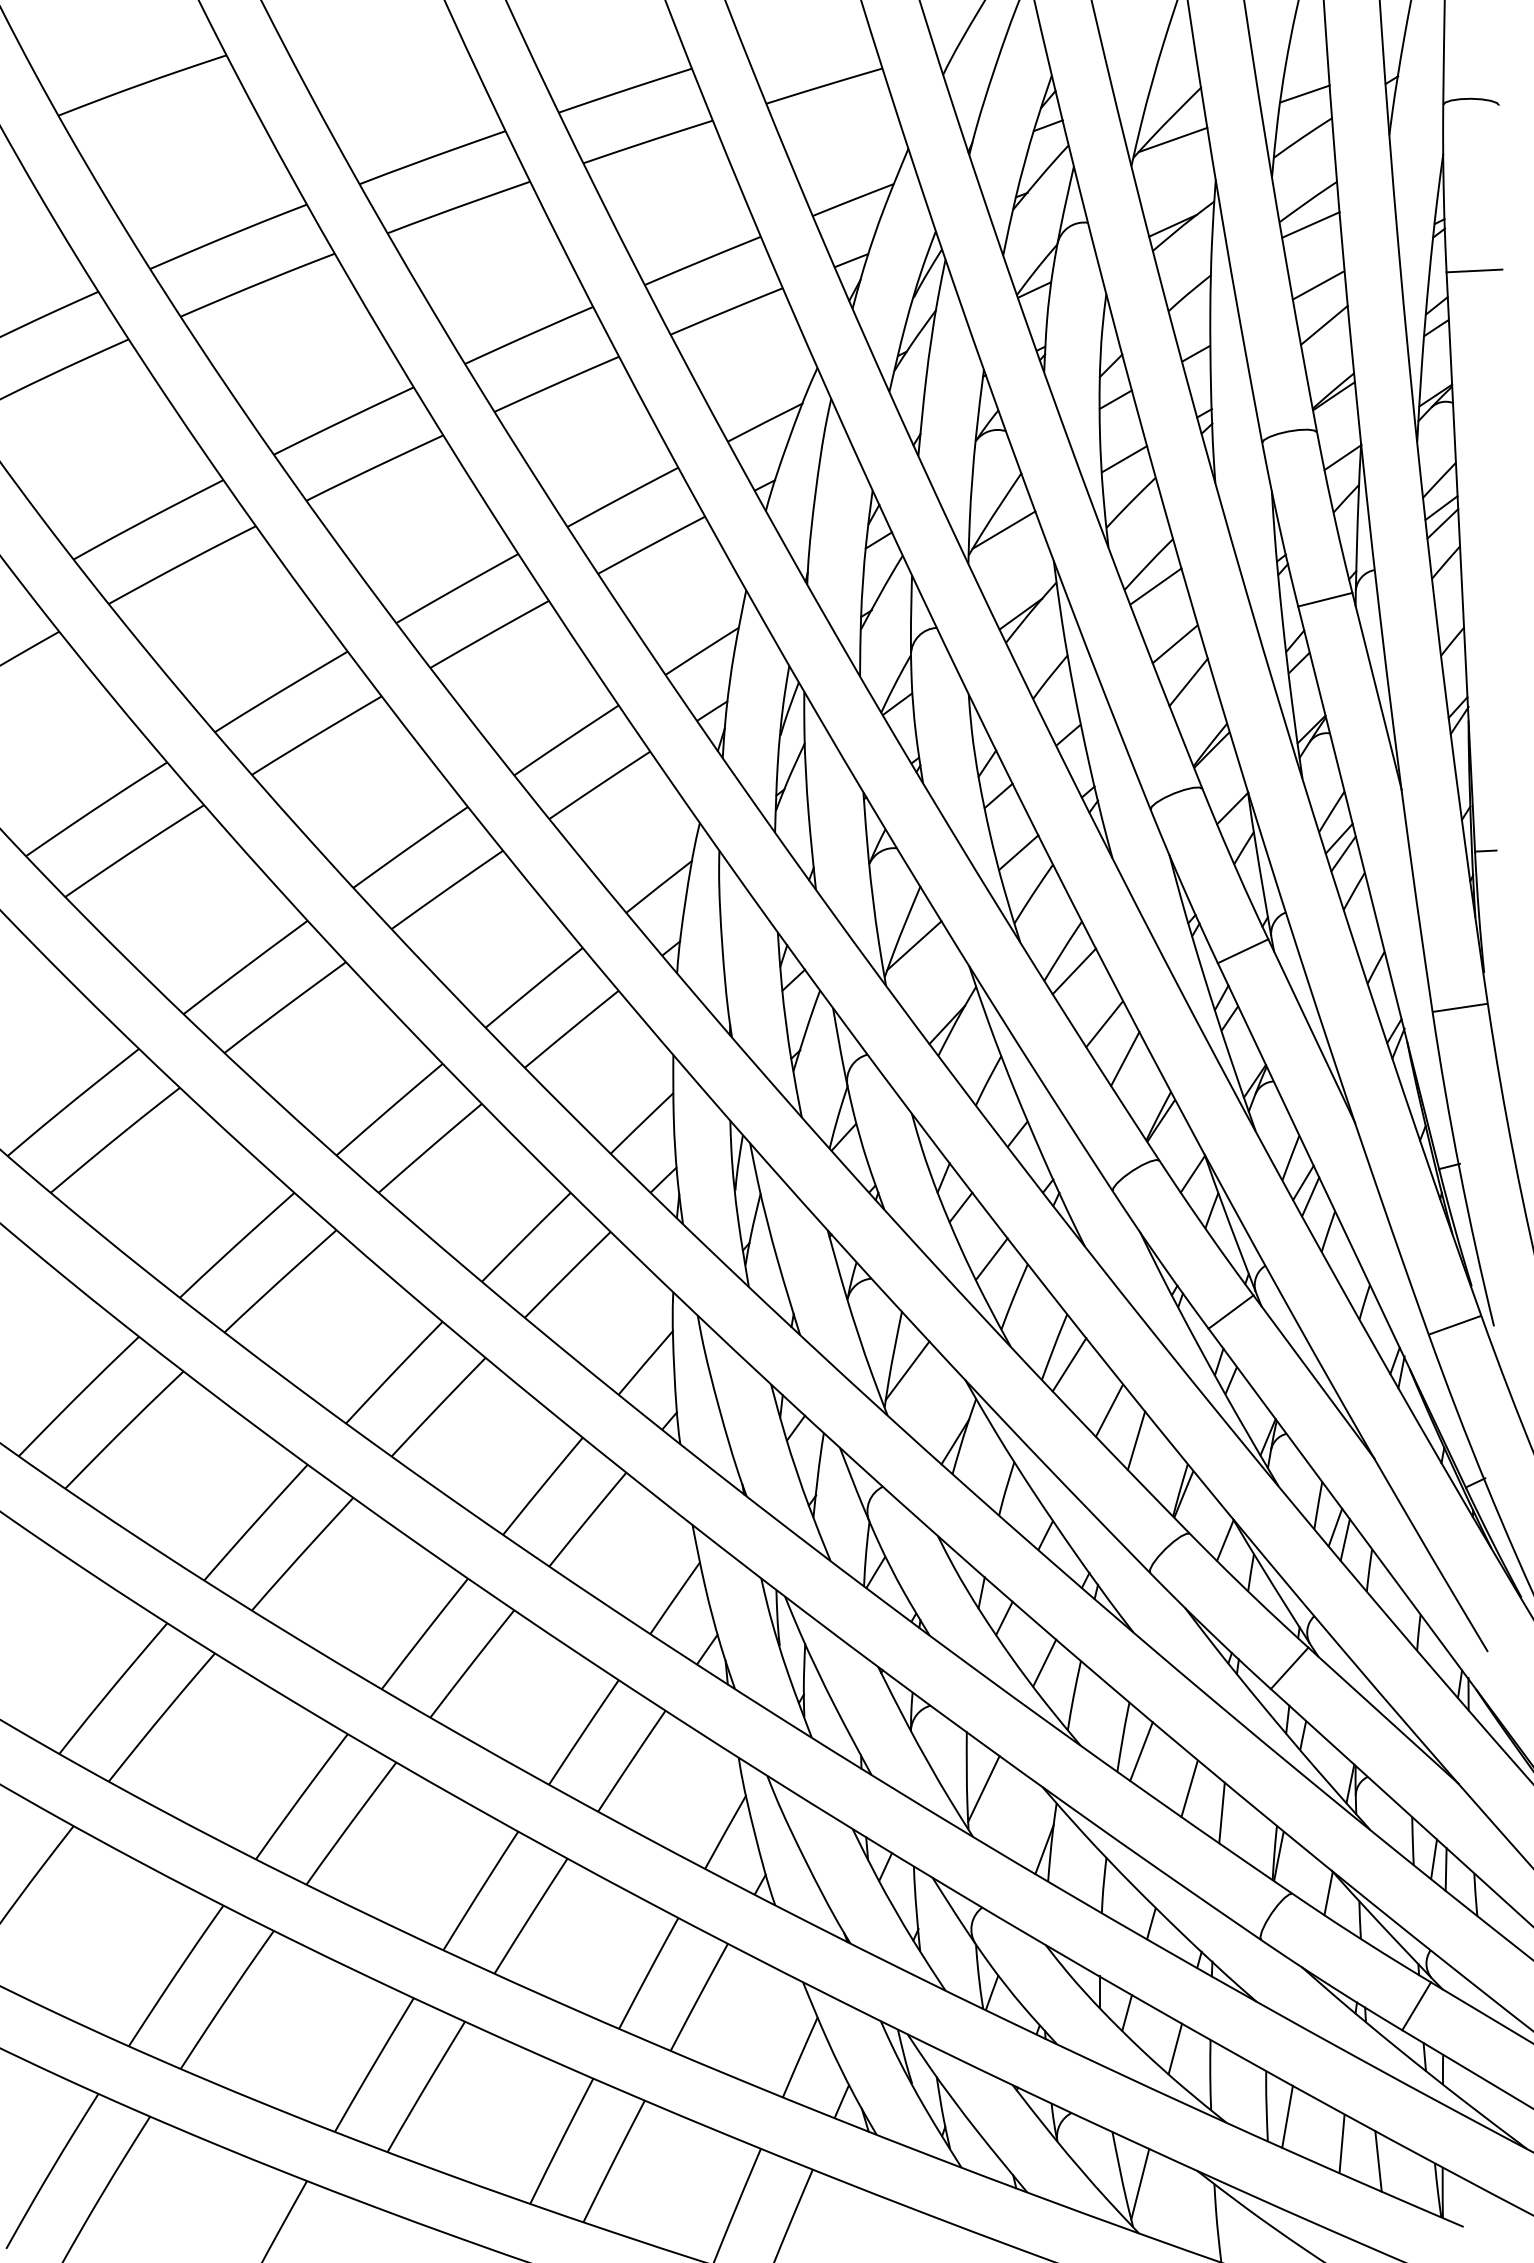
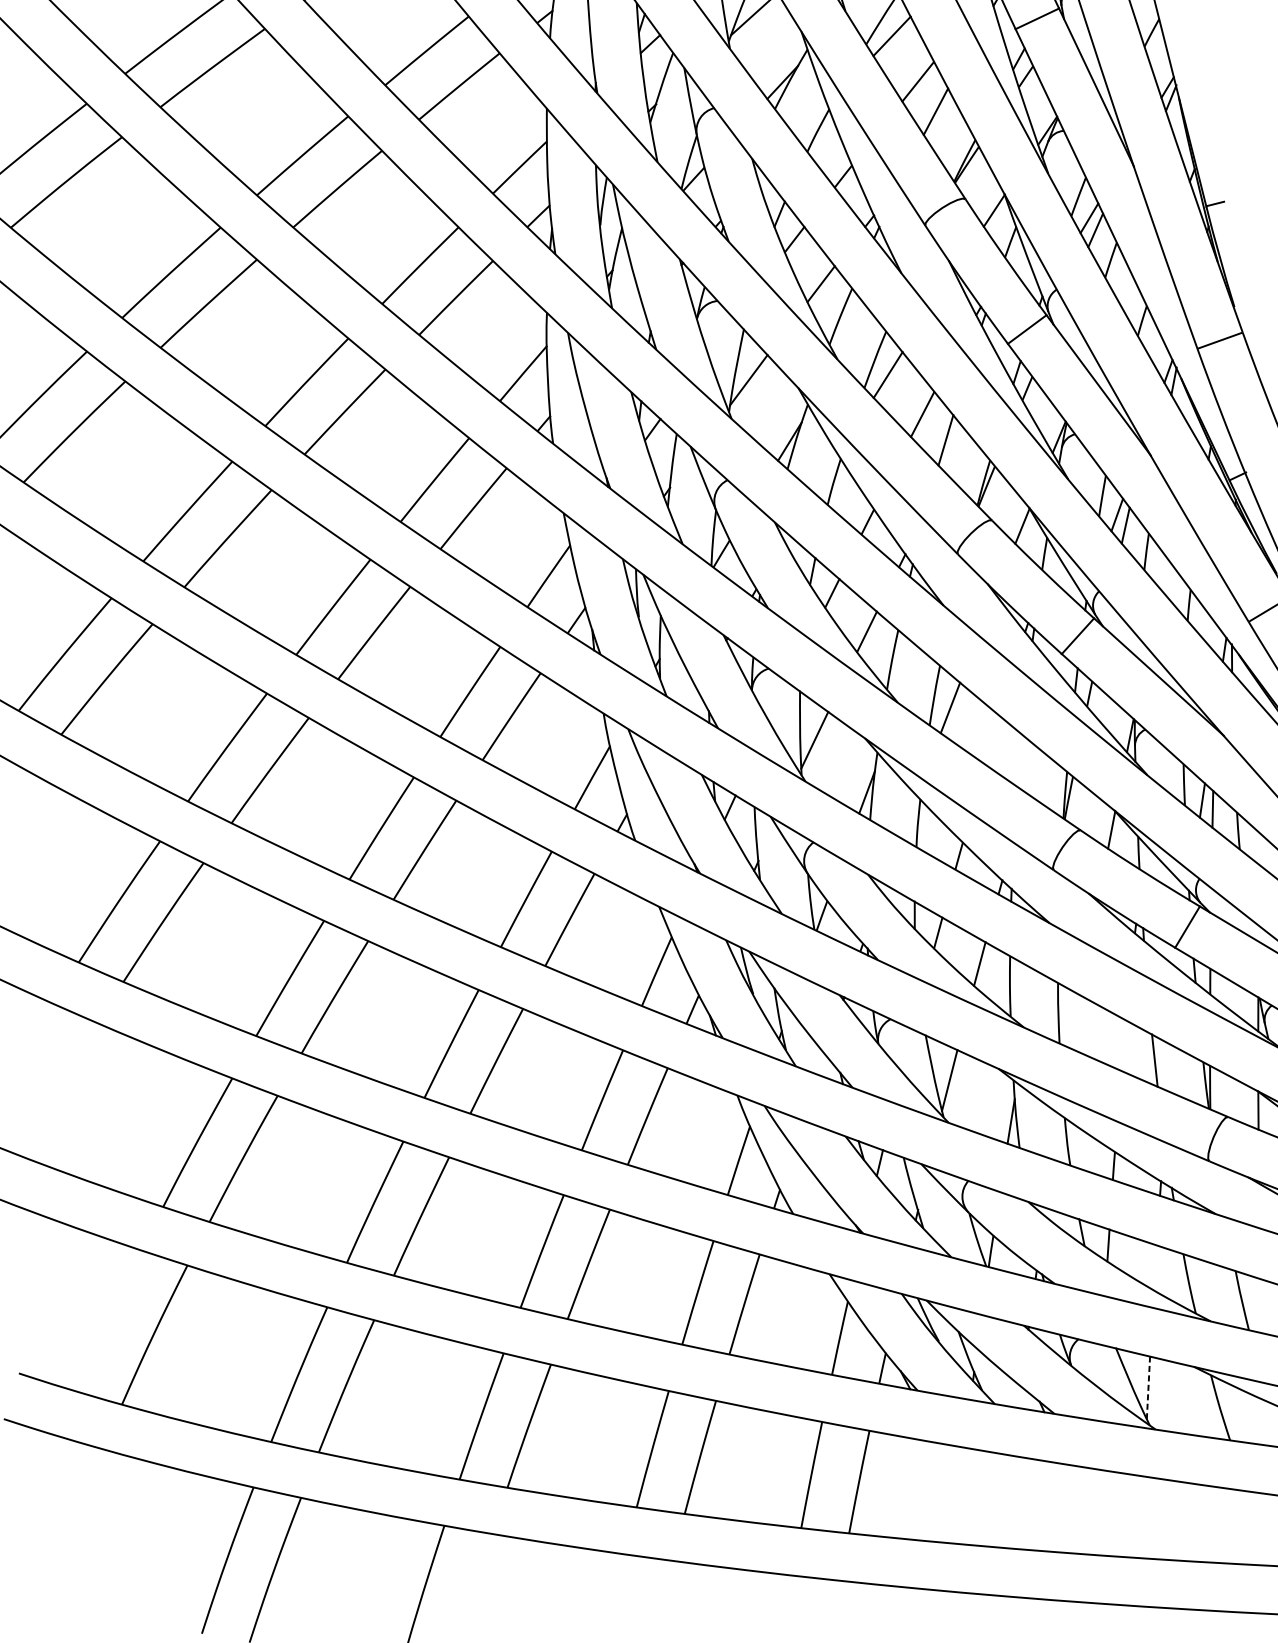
line: (1109, 1410) -> (991, 739), removed
line: (1136, 1440) -> (1019, 760), removed
line: (1141, 1751) -> (1076, 1022), removed
line: (1189, 1788) -> (1123, 1045), removed
line: (1175, 2048) -> (1155, 1267), removed
line: (1287, 2116) -> (1261, 1305), removed
line: (1140, 2183) -> (1148, 1387), solid -> dashed

